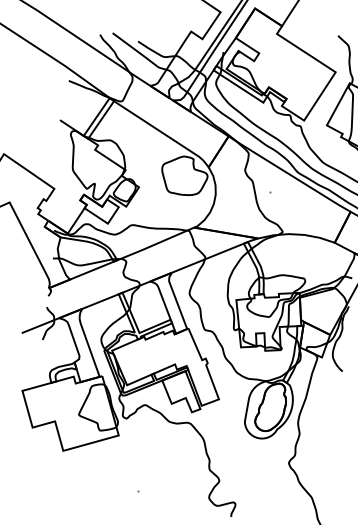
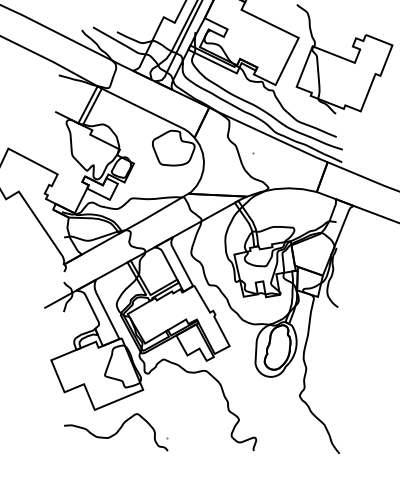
curve: (83, 478) -> (116, 432), added

